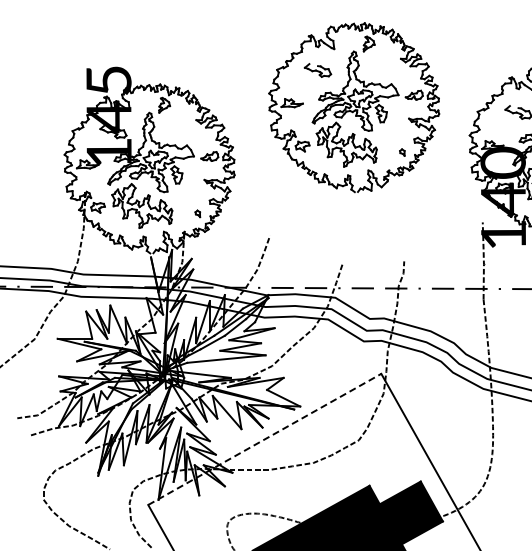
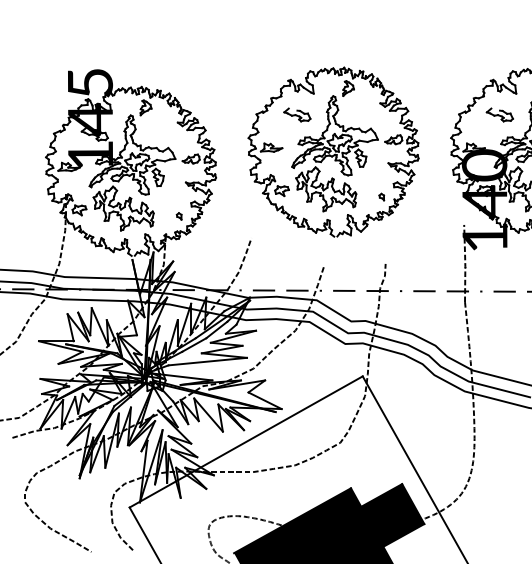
part: (354, 106) -> (333, 151), moved
line: (265, 438) -> (246, 441), dashed -> solid

